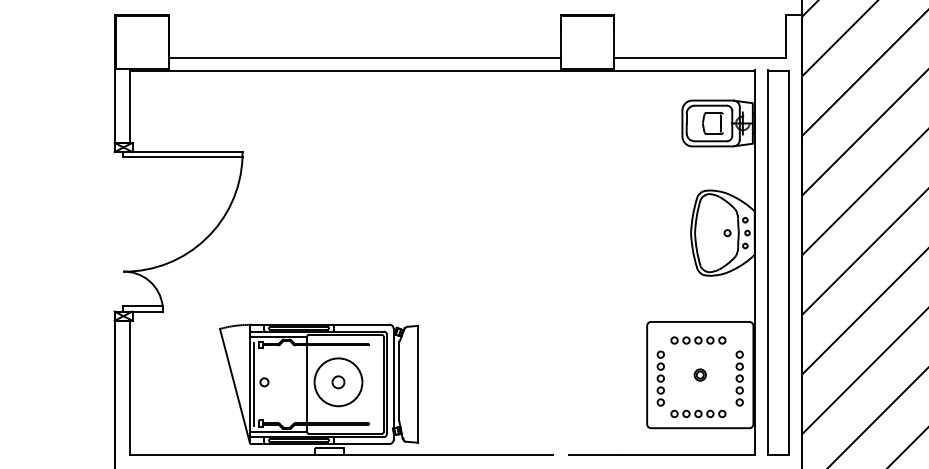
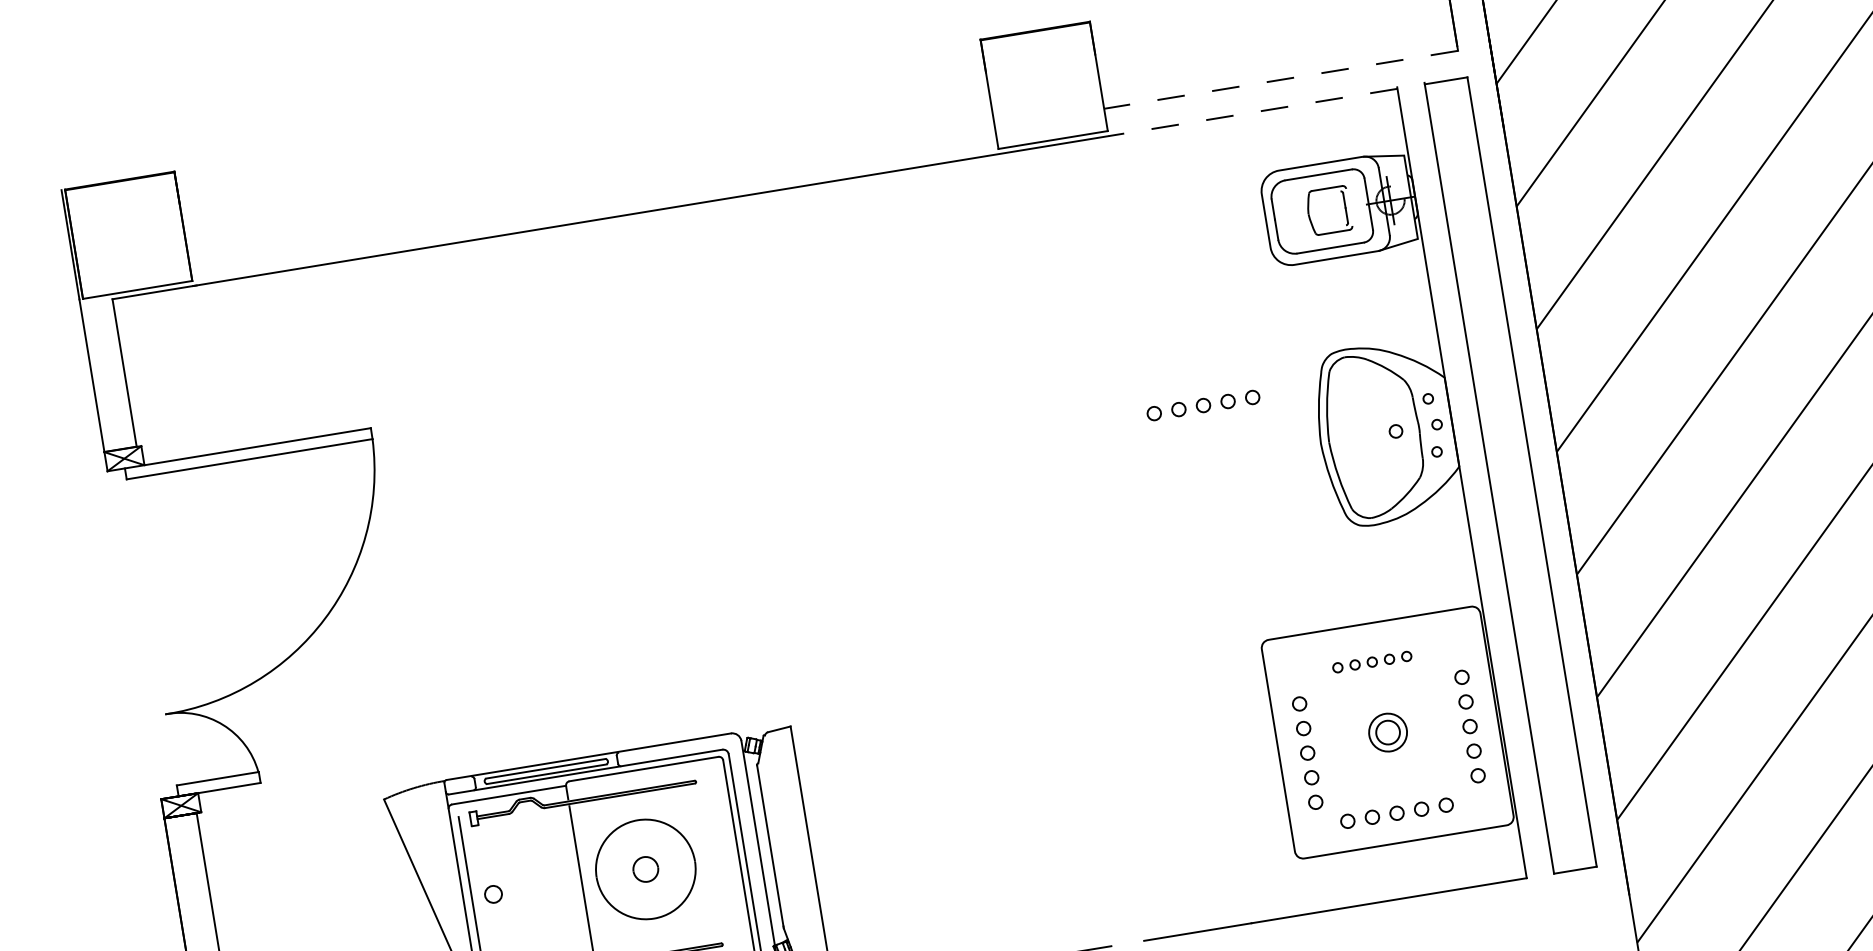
line: (365, 57) -> (591, 192), removed
line: (699, 57) -> (1279, 79), solid -> dashed
line: (684, 71) -> (1252, 113), solid -> dashed
part: (638, 205) -> (1203, 404), added
part: (698, 340) -> (1372, 662), size x0.7
part: (699, 374) -> (1385, 731), size x1.6

